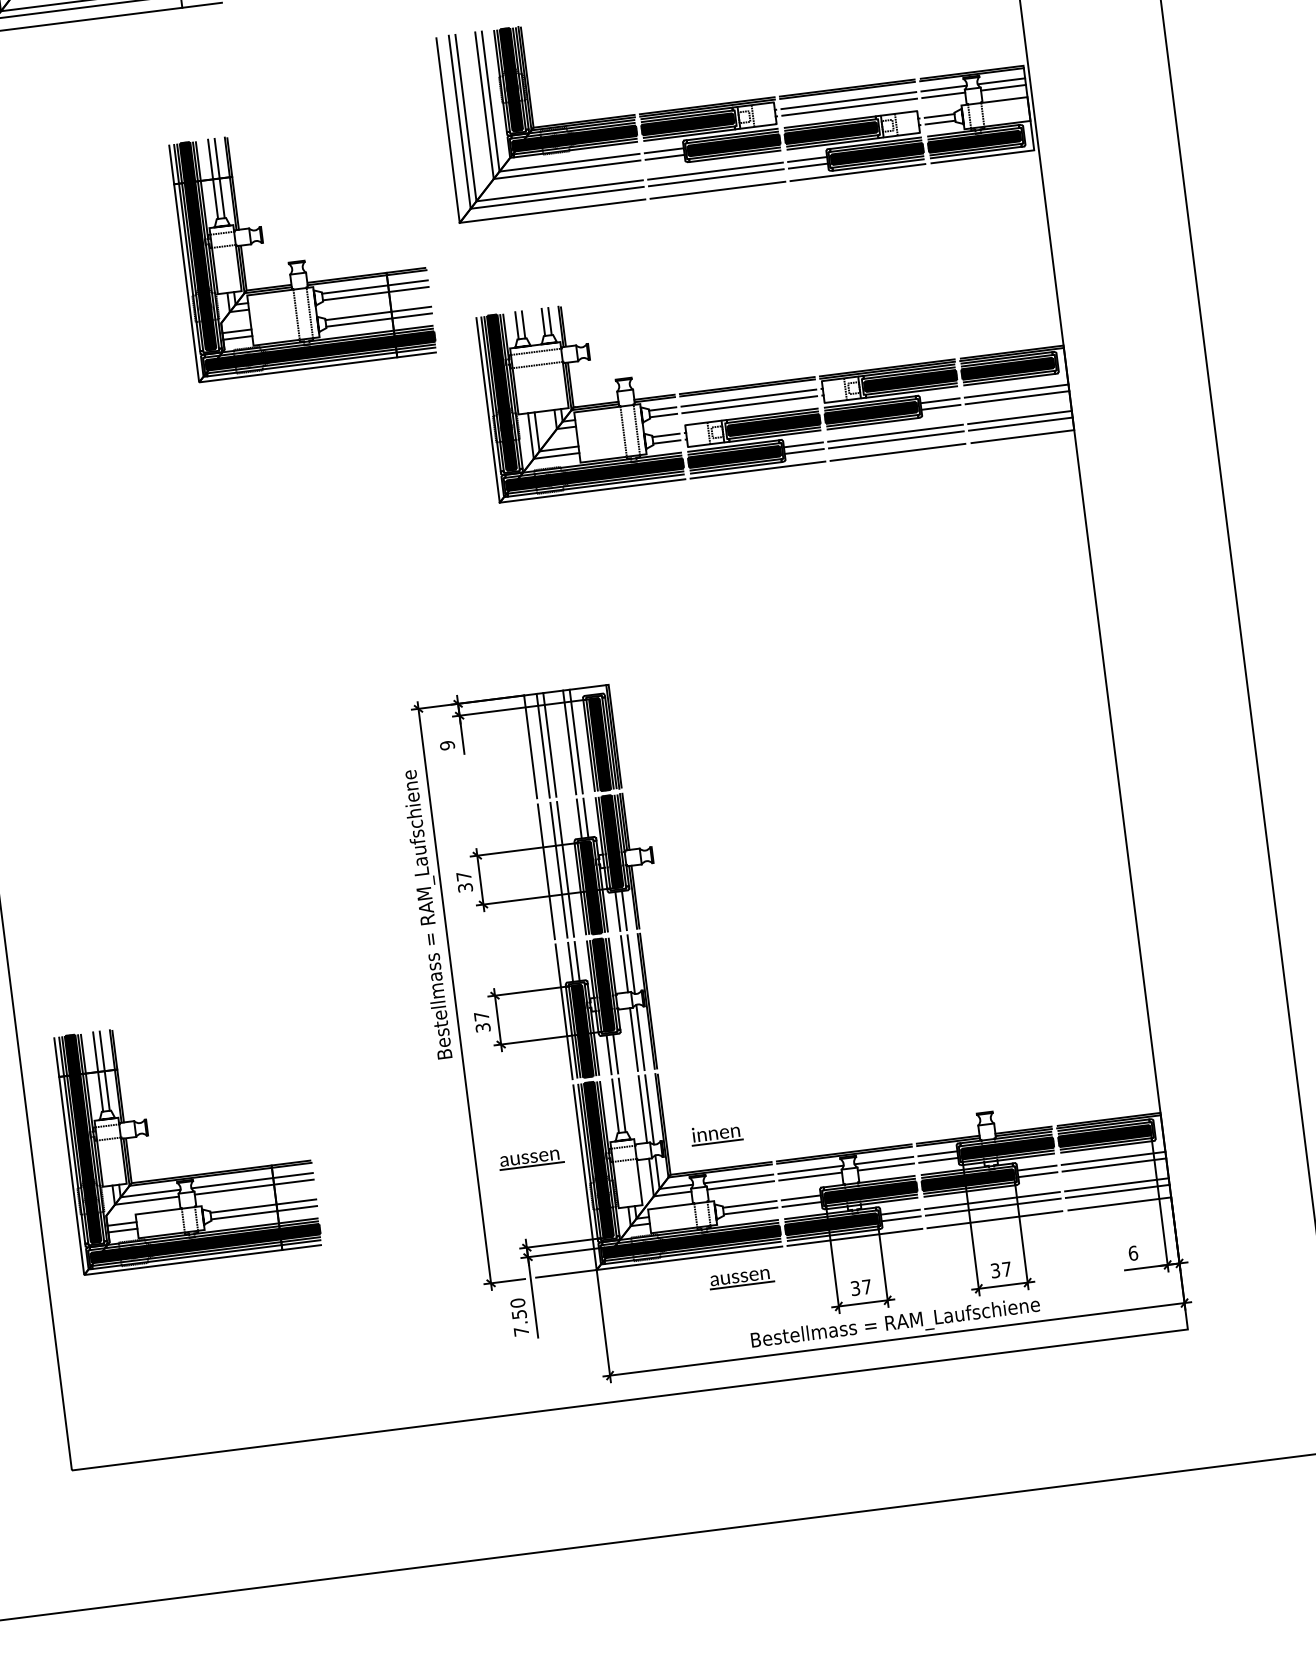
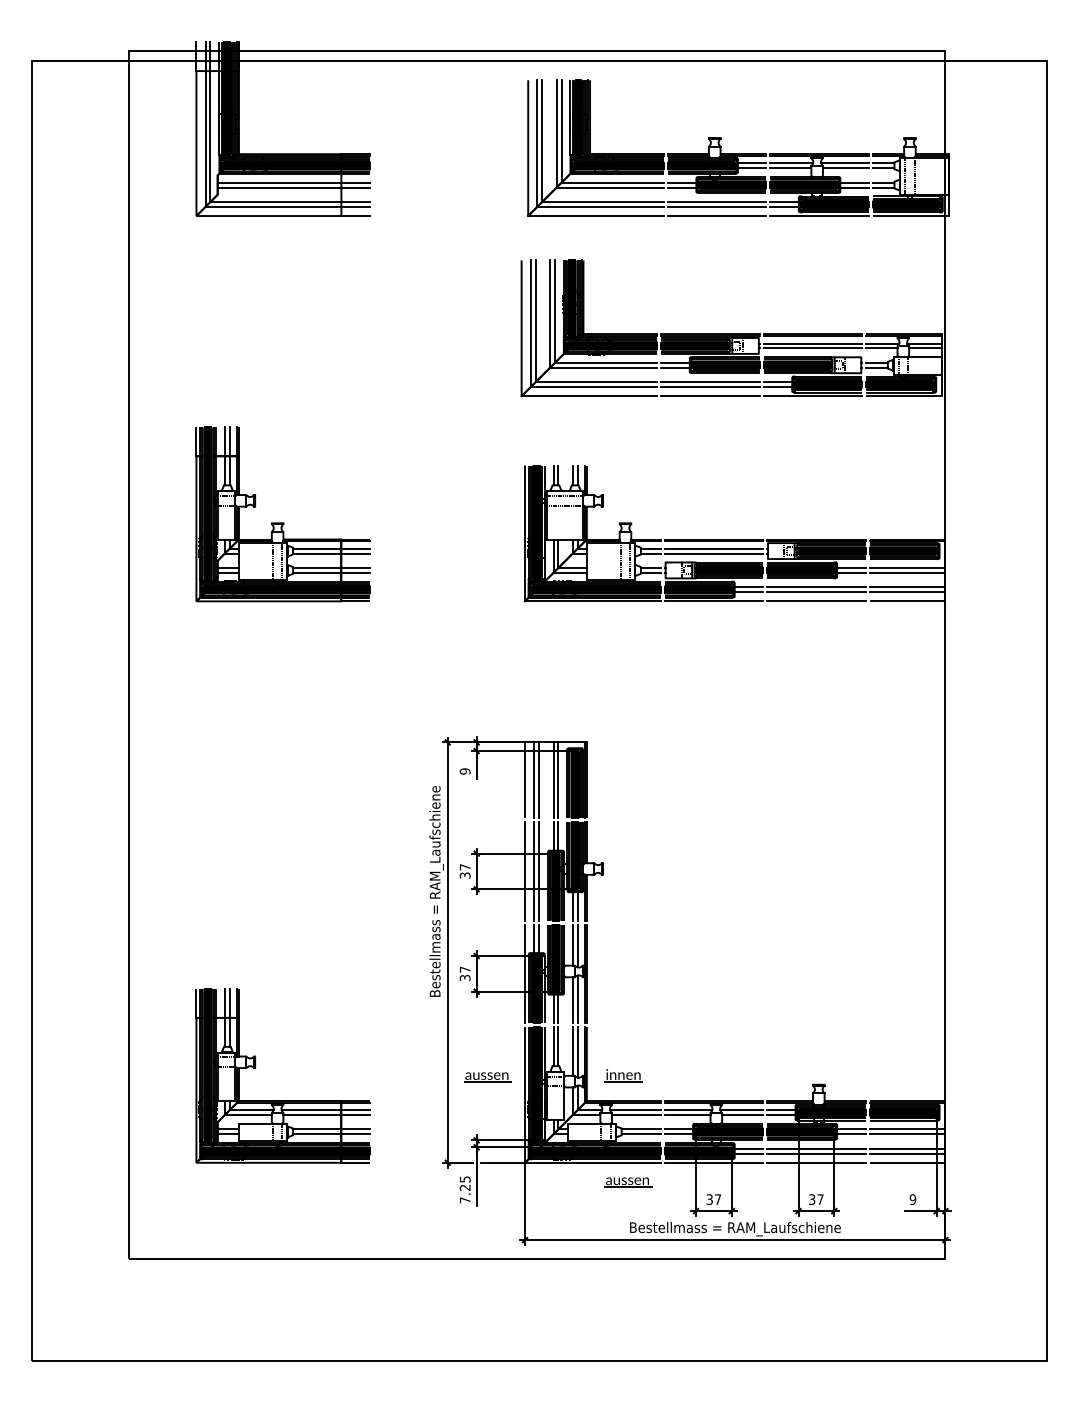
part: (303, 259) -> (282, 522), moved
part: (191, 1175) -> (282, 1100), moved
text: (1132, 1253) -> (912, 1199), 6 -> 9
text: (517, 1308) -> (464, 1183), 7.50 -> 7.25

